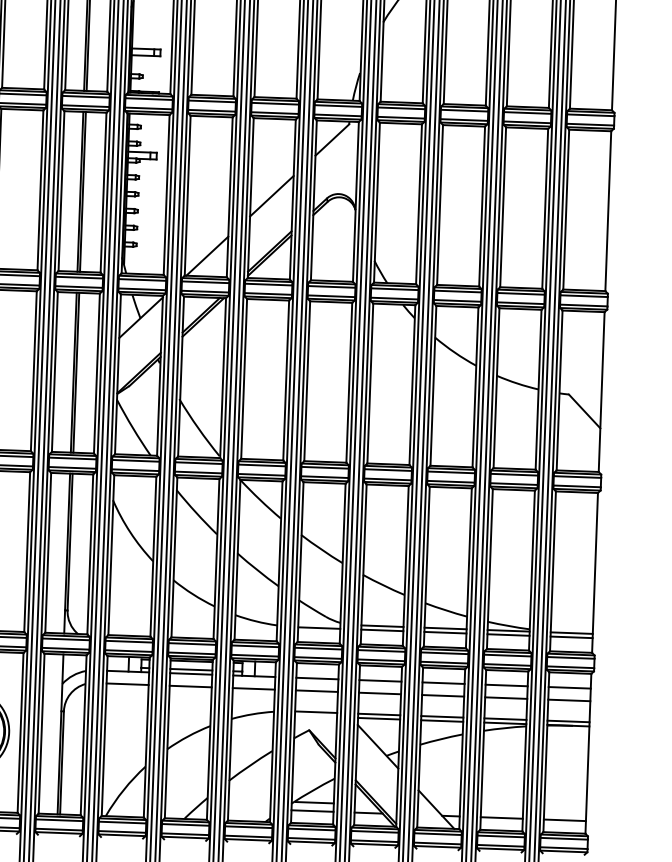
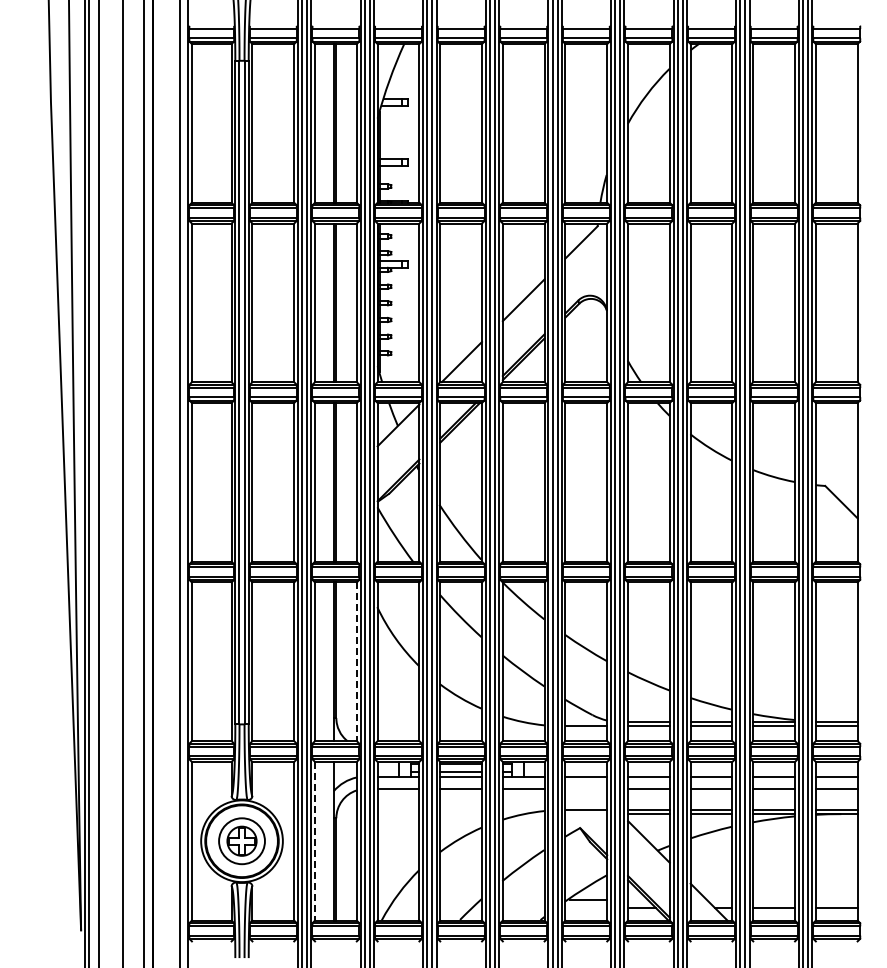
line: (89, 555) -> (356, 662), solid -> dashed
line: (317, 691) -> (586, 789), removed
line: (42, 733) -> (315, 841), solid -> dashed
line: (312, 811) -> (586, 908), removed

